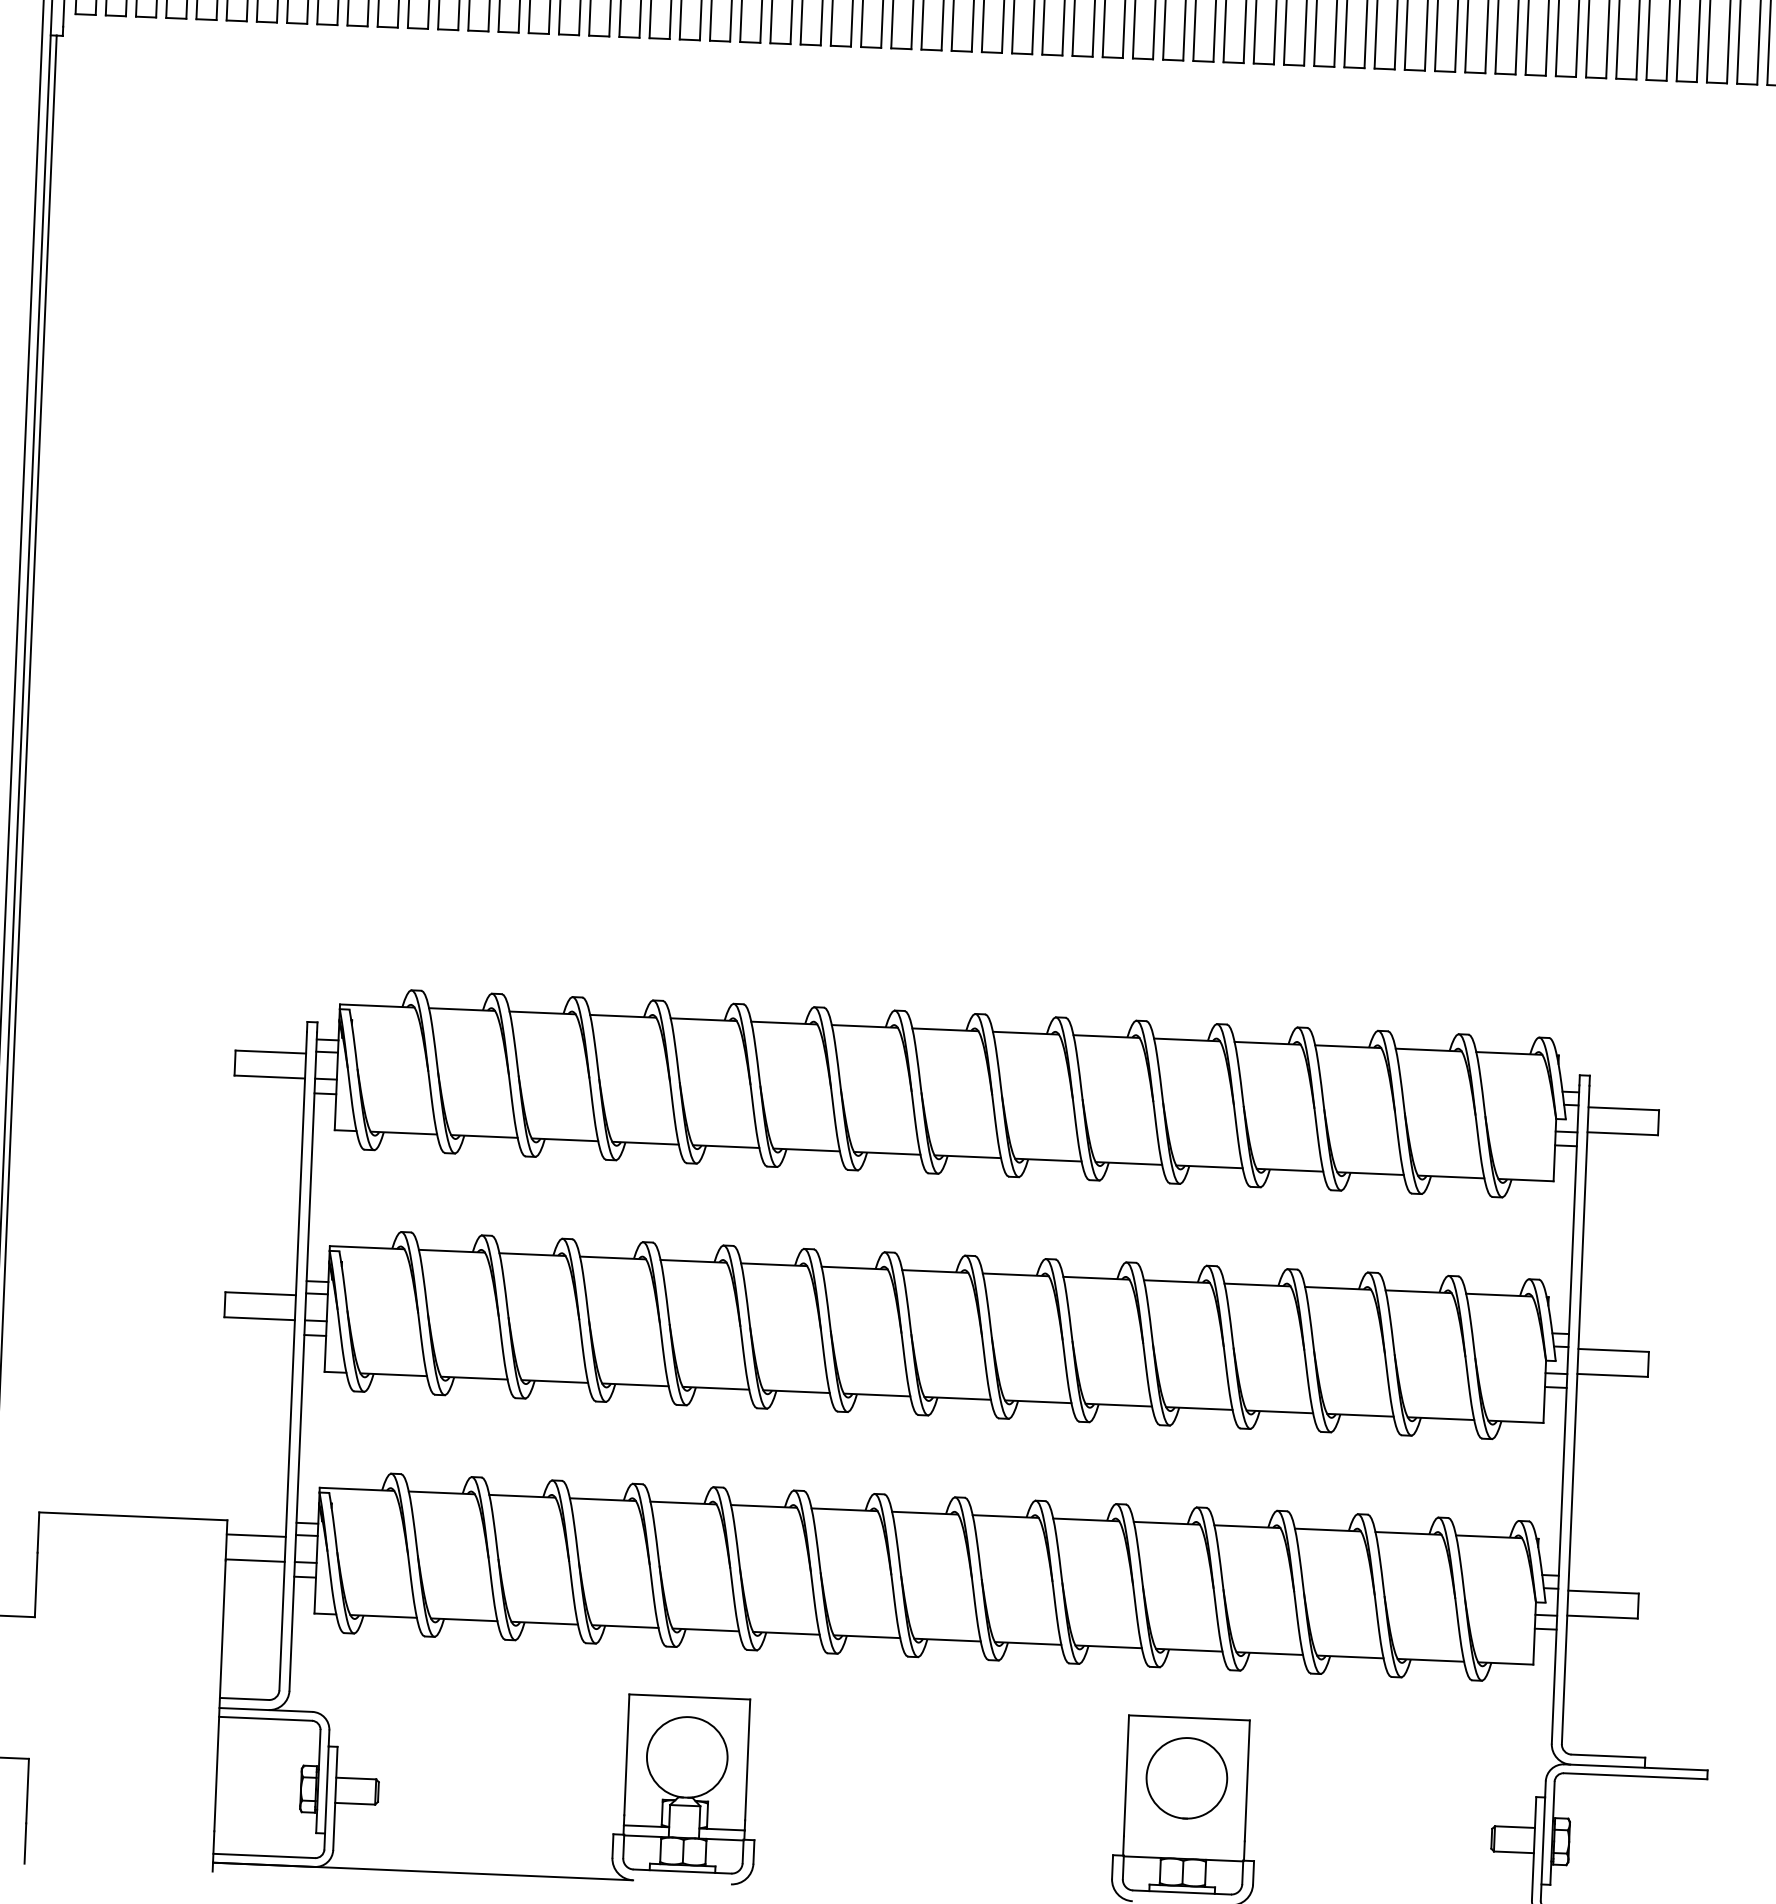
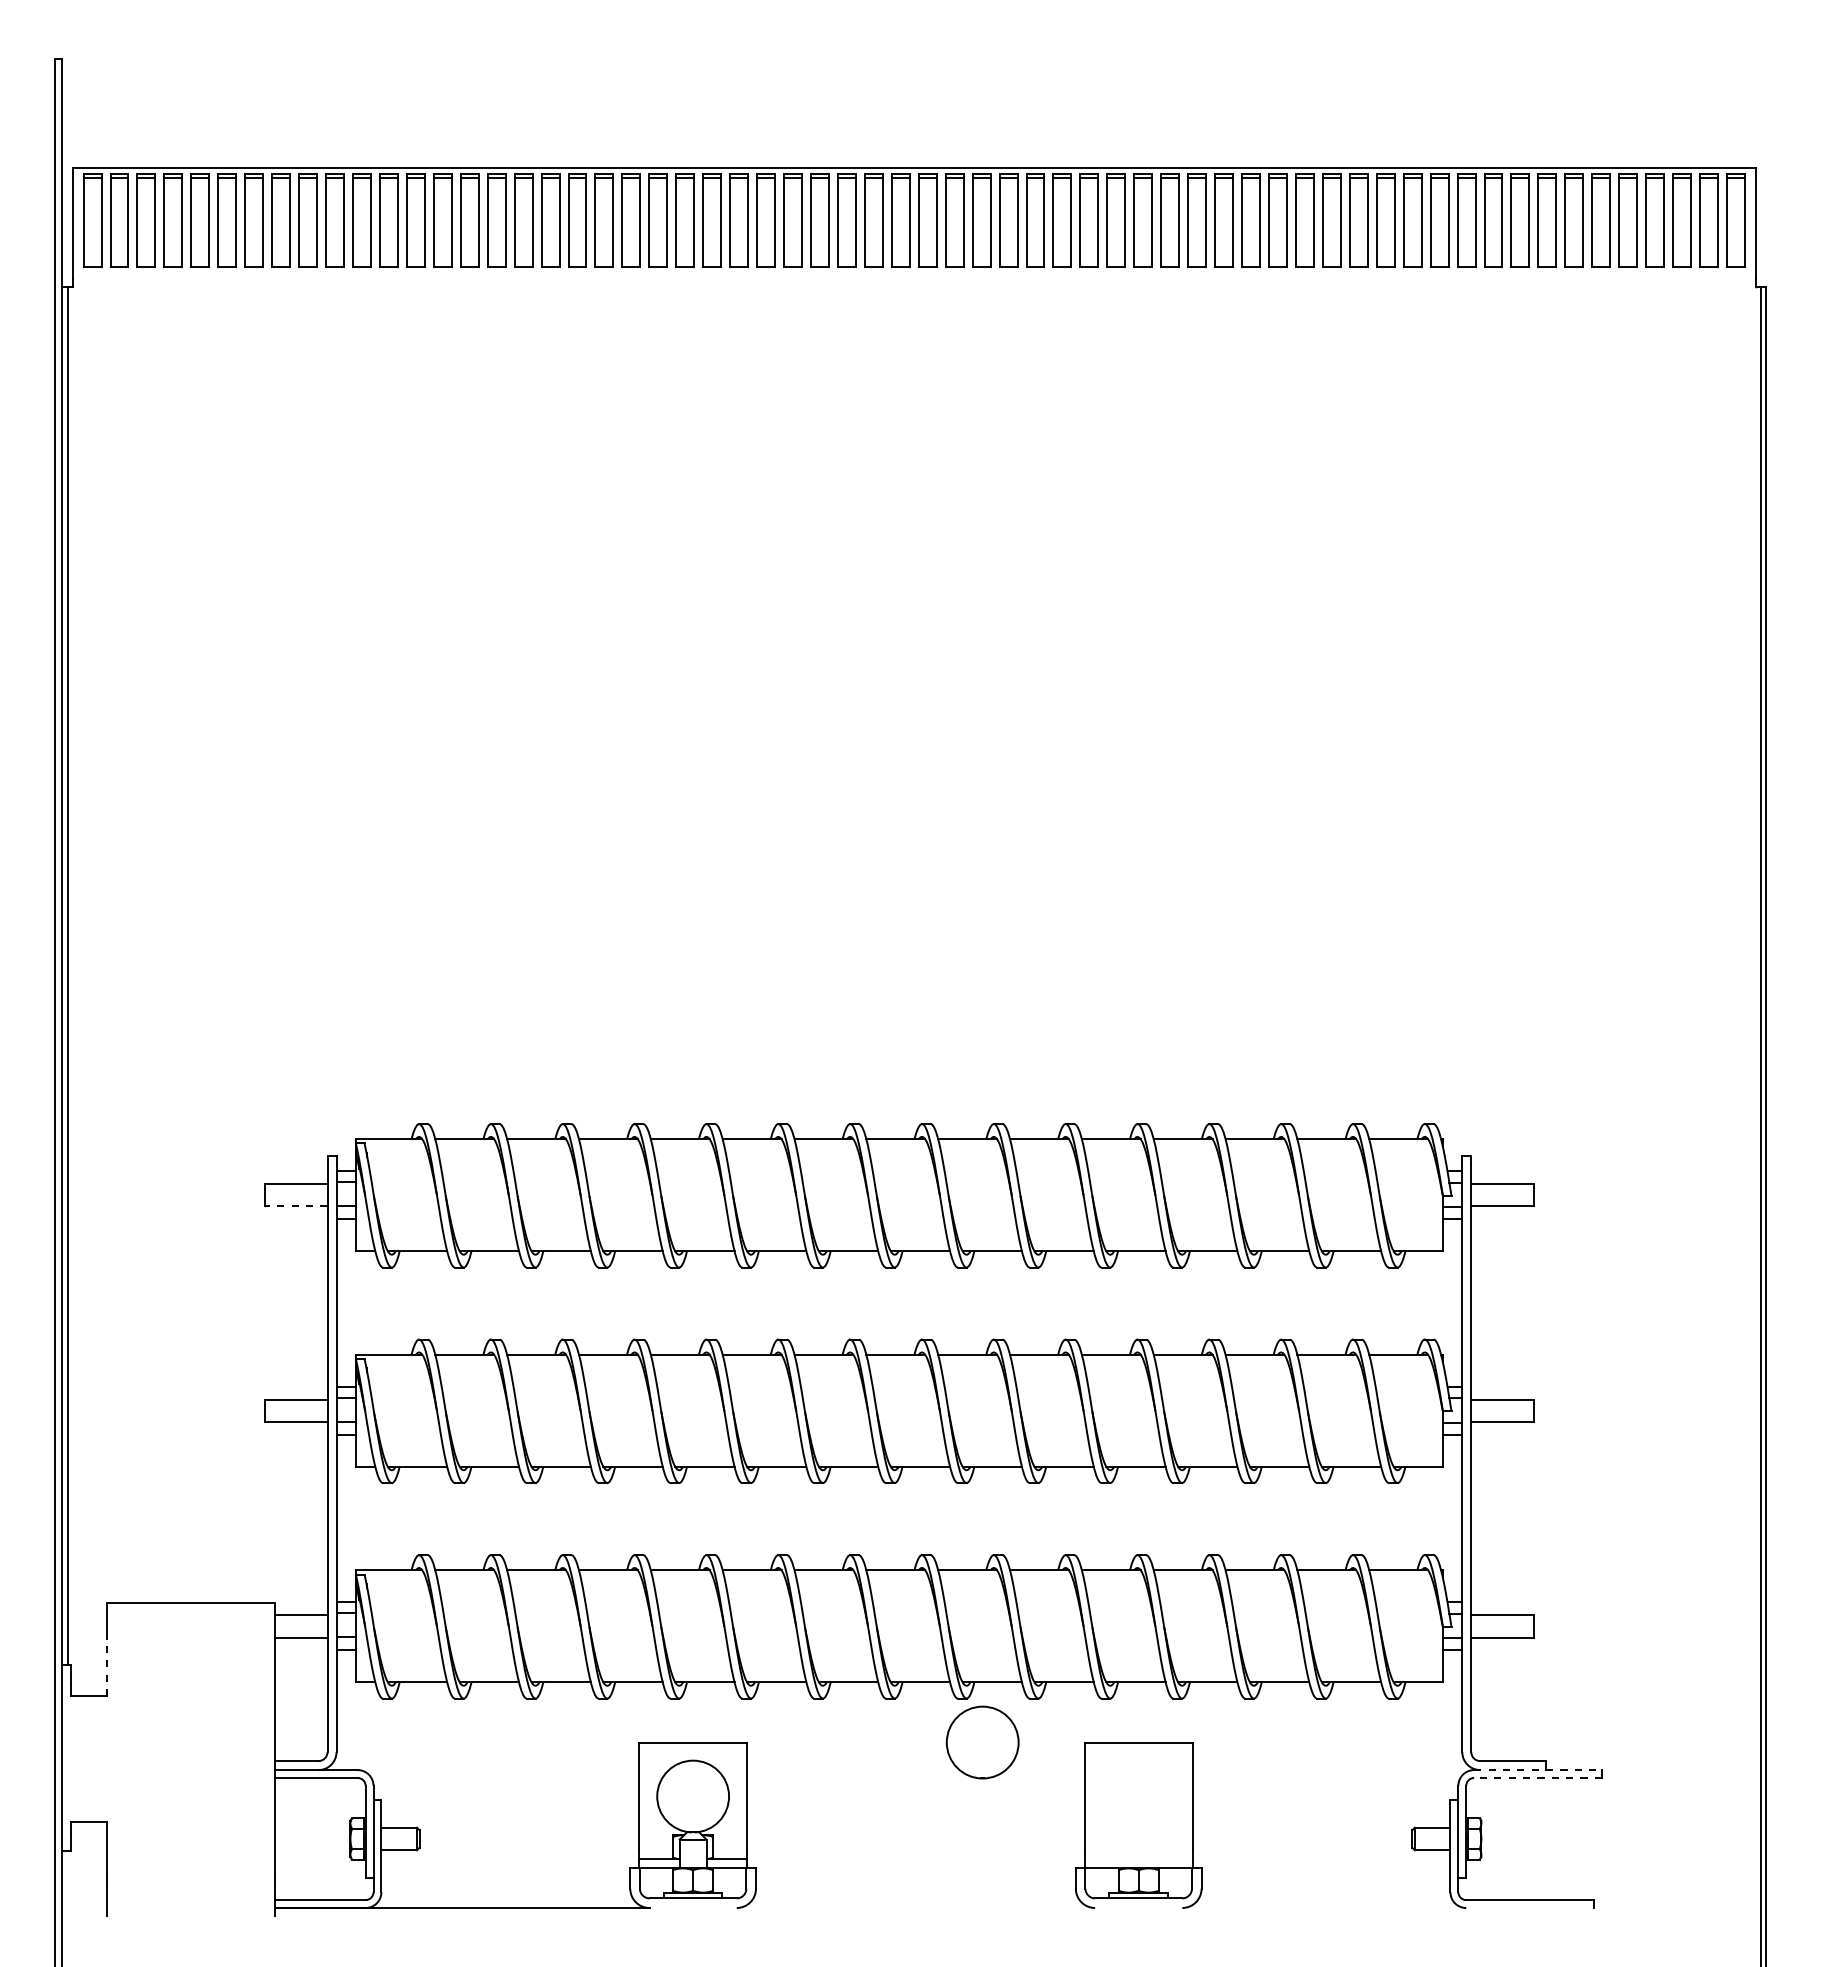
line: (269, 1077) -> (295, 1206), solid -> dashed
line: (36, 1585) -> (107, 1667), solid -> dashed
line: (1636, 1767) -> (1538, 1770), solid -> dashed
line: (1636, 1775) -> (1538, 1777), solid -> dashed
part: (1186, 1778) -> (982, 1742), moved

